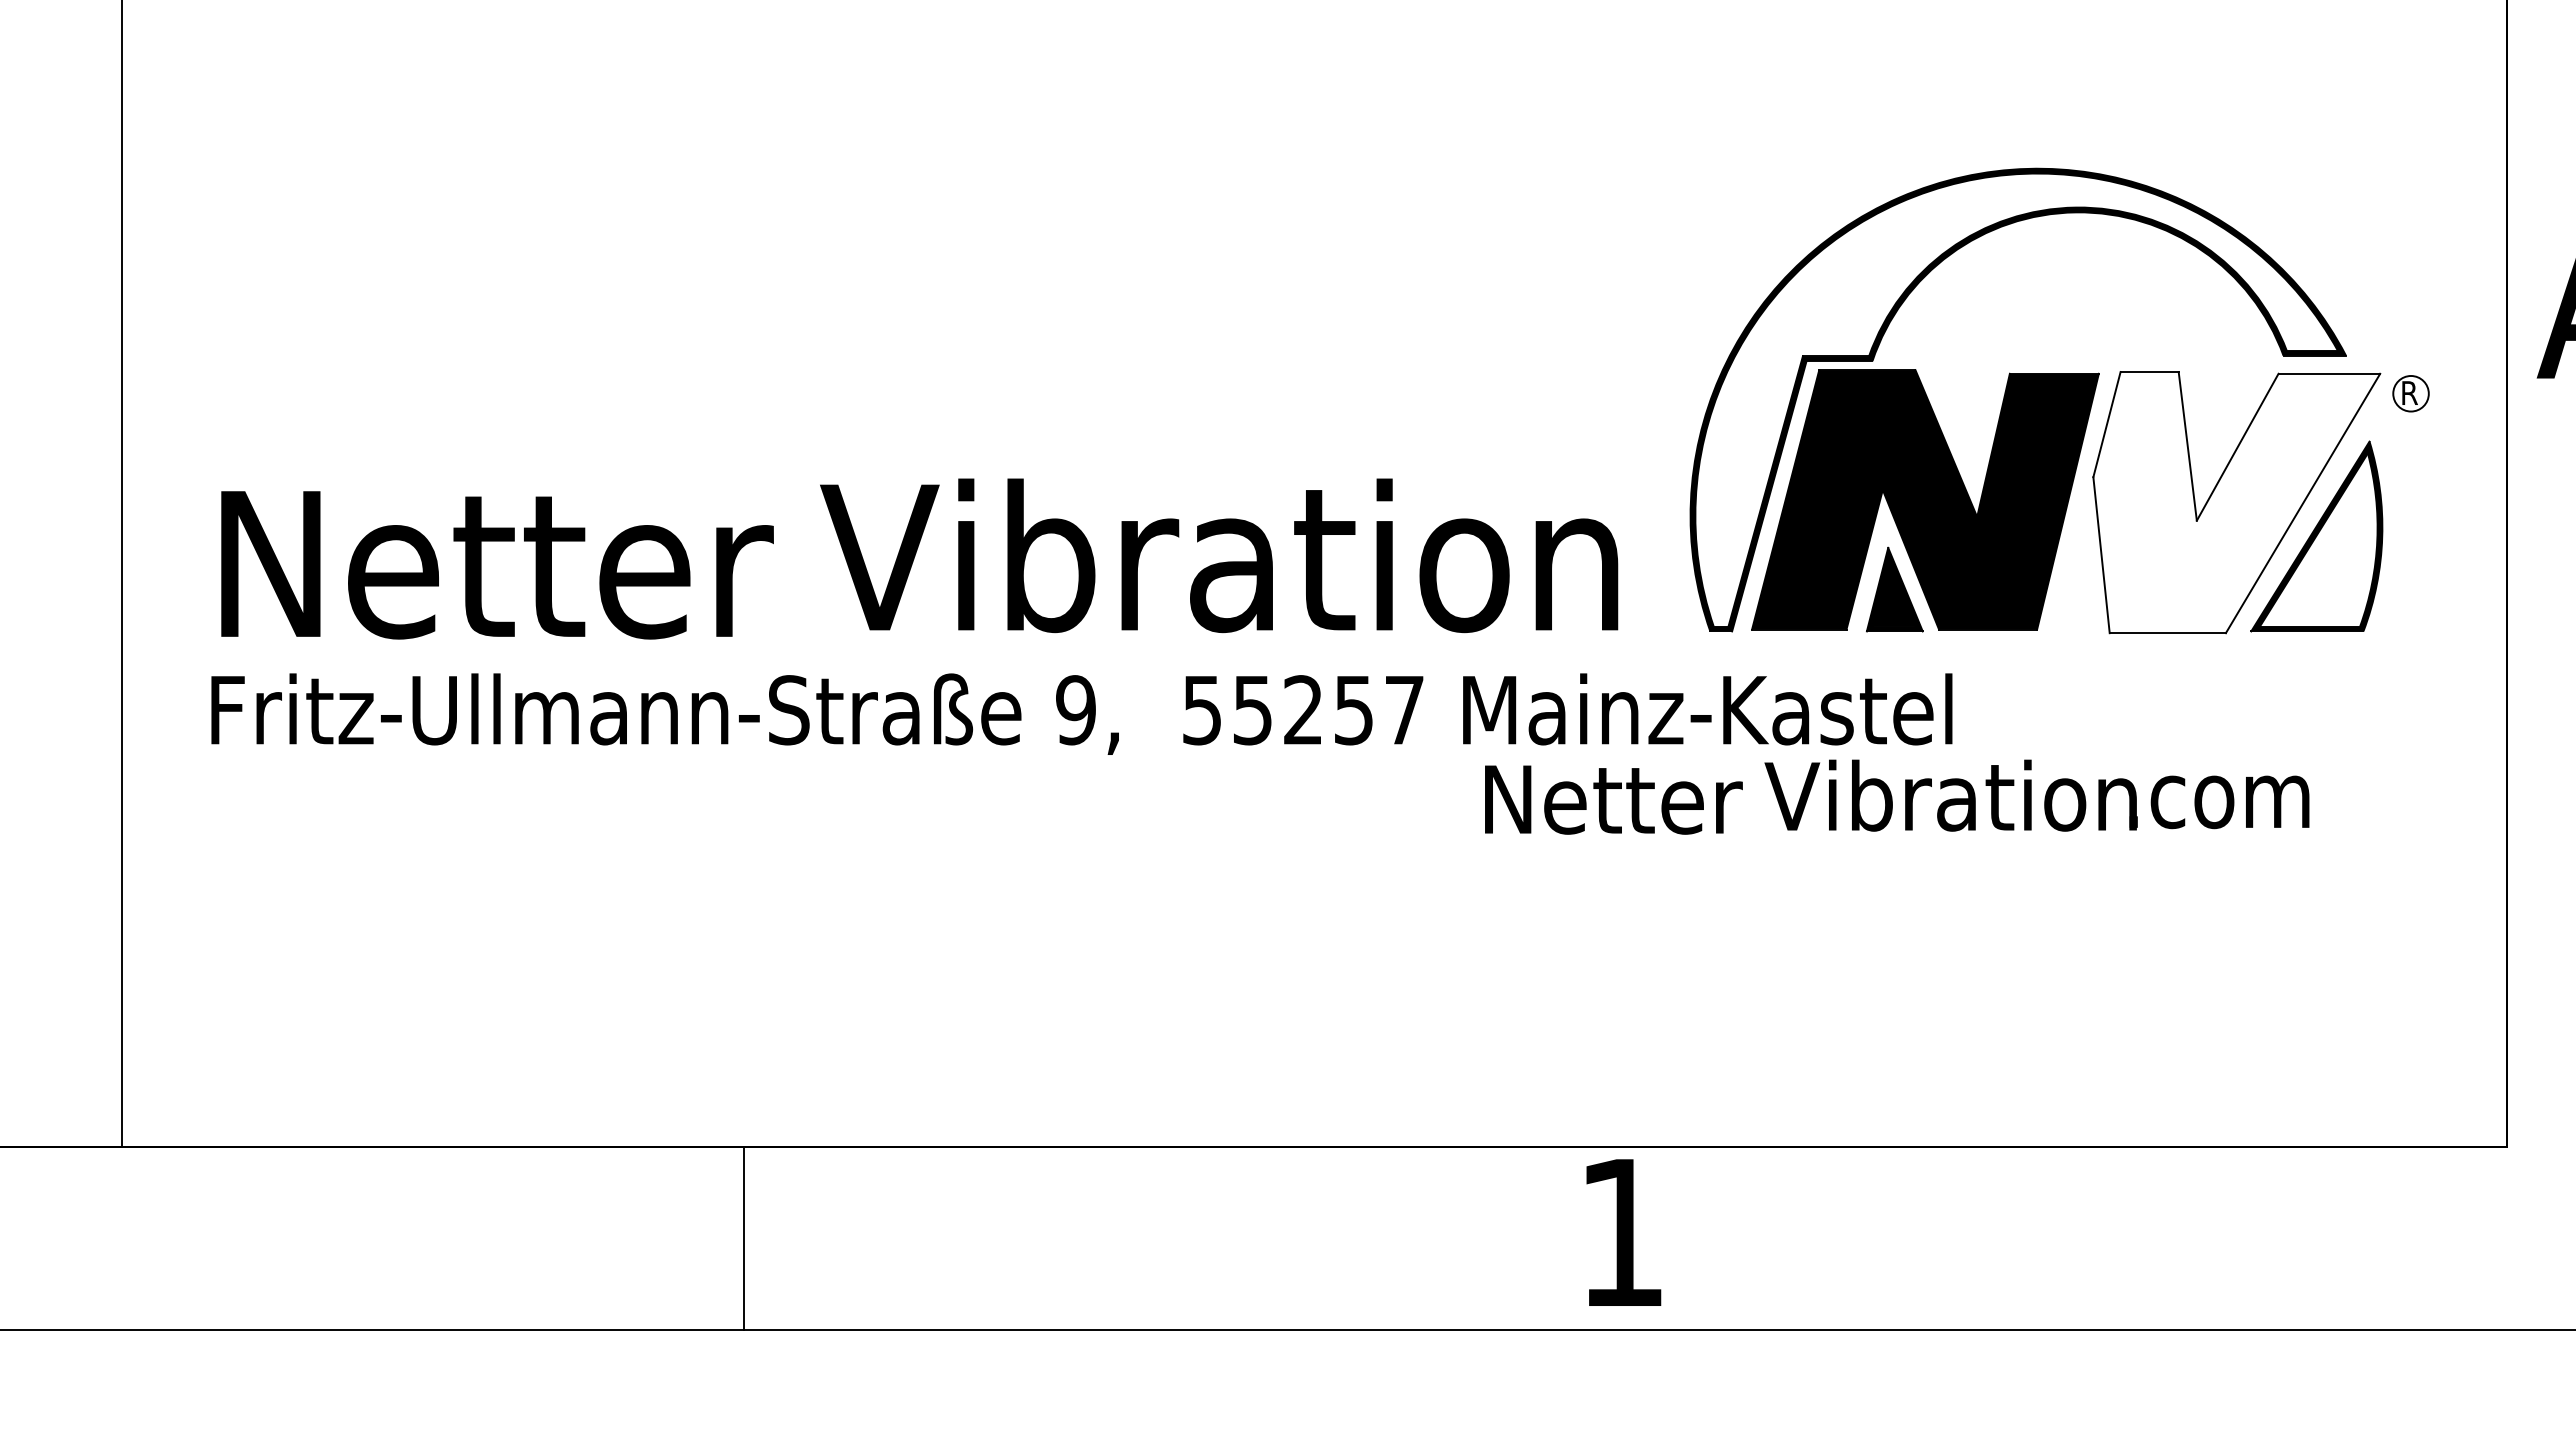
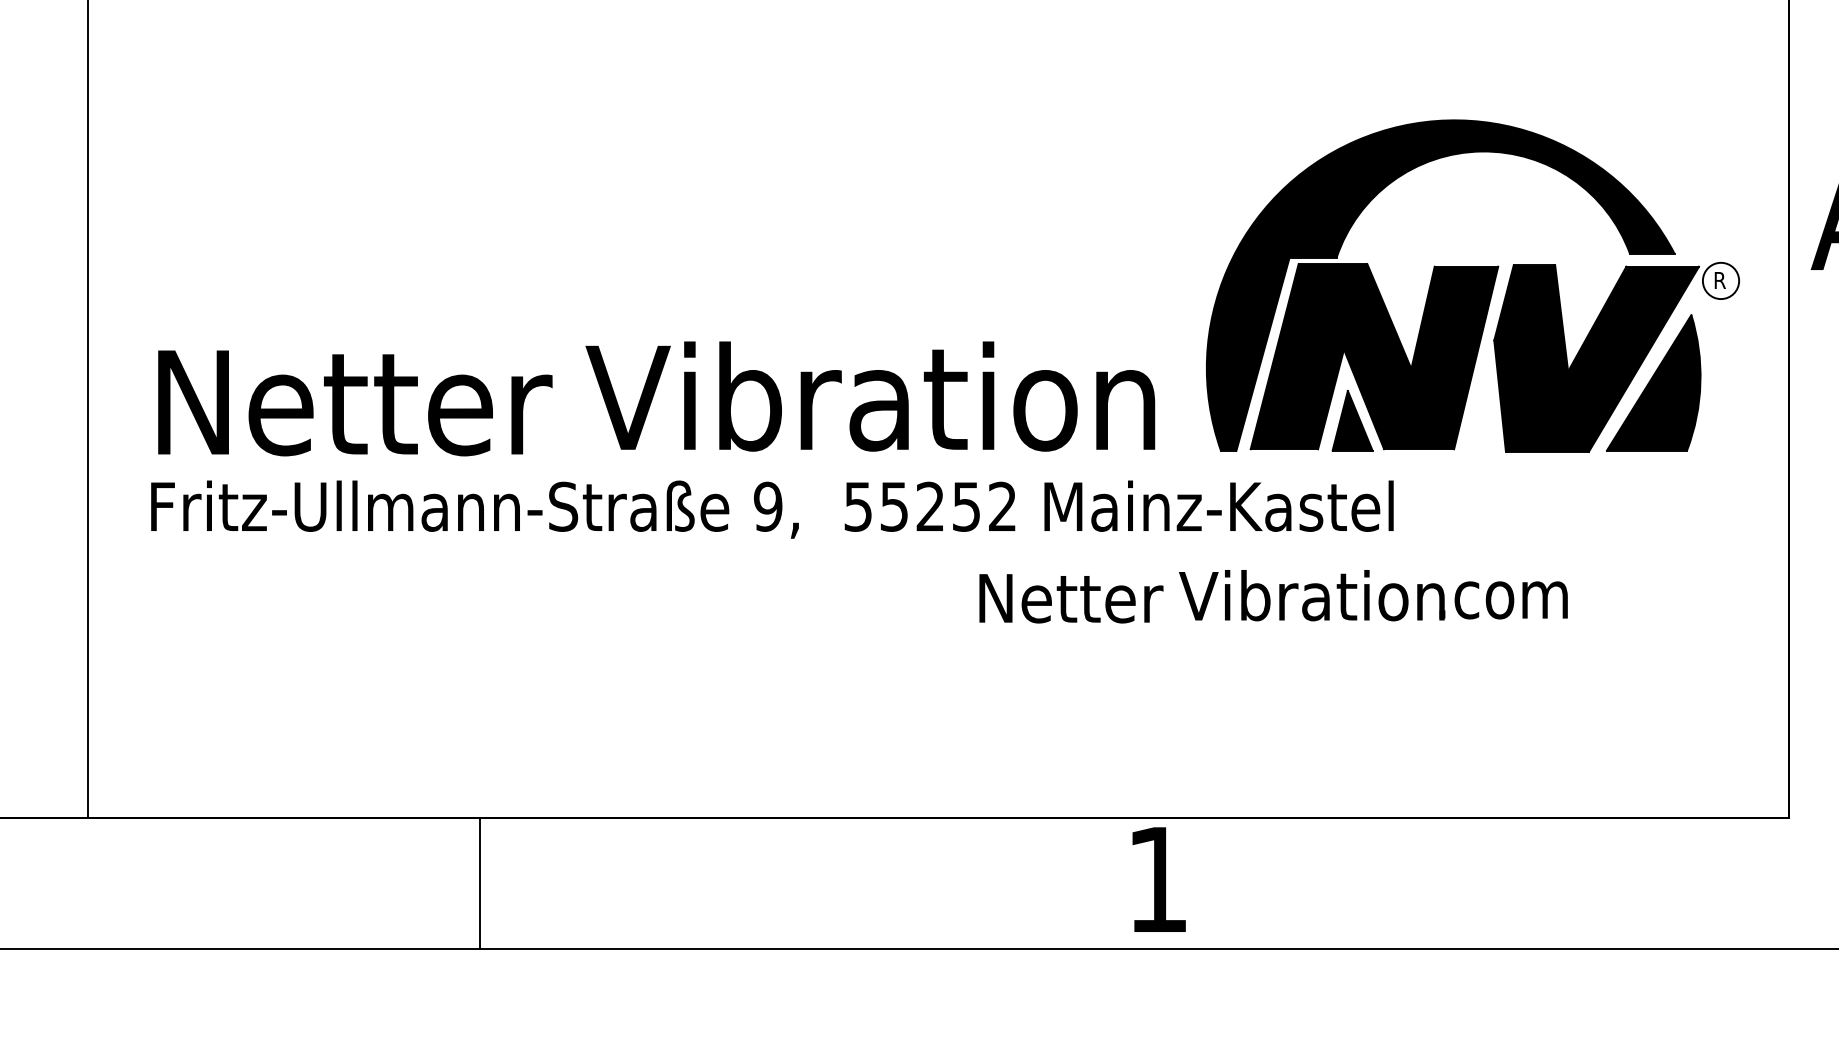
circle: (2410, 393) -> (1720, 280), size x1.43
fill: (2016, 399) -> (1439, 285), added
fill: (2236, 502) -> (1596, 358), added
fill: (2318, 539) -> (1654, 384), added
text: (1404, 709) -> (1002, 506), 55257 -> 55252
text: (1897, 796) -> (1273, 596), moved
line: (743, 1238) -> (480, 883), moved

